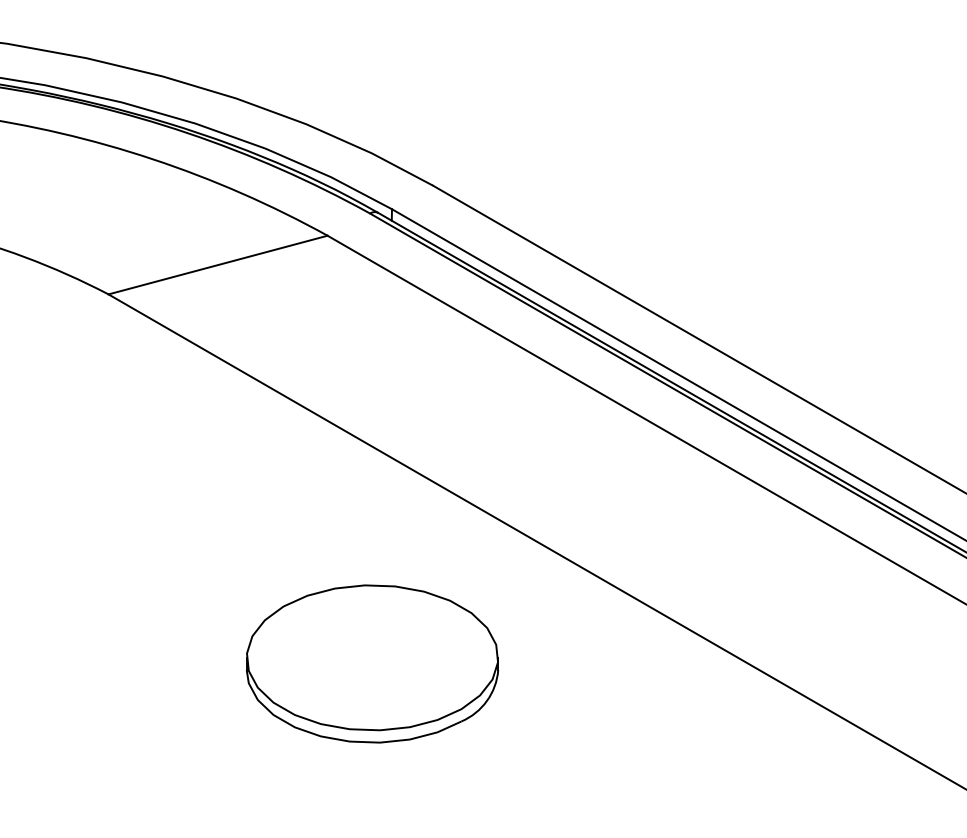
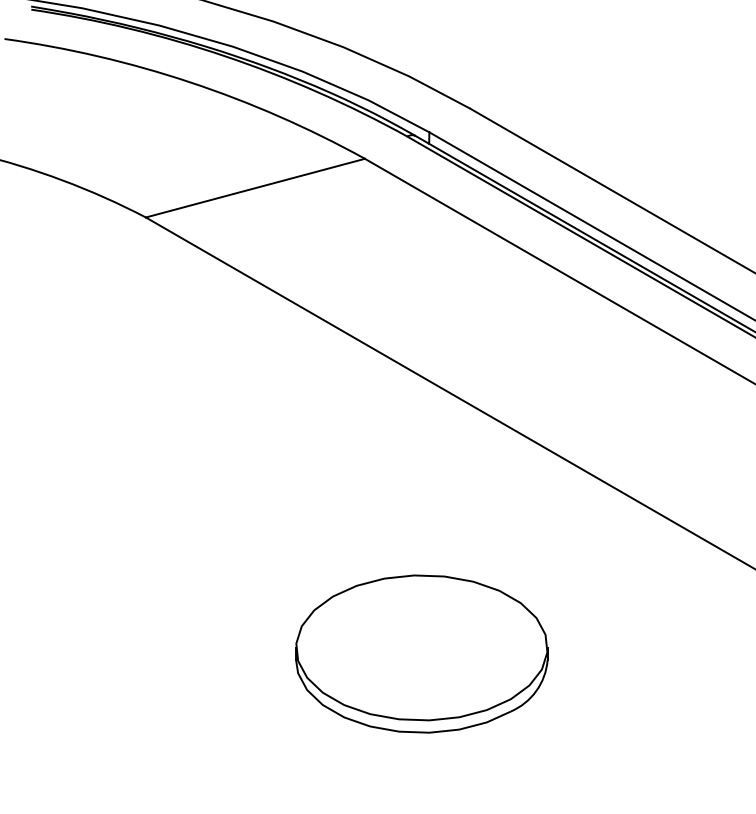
part: (372, 663) -> (421, 653), moved

